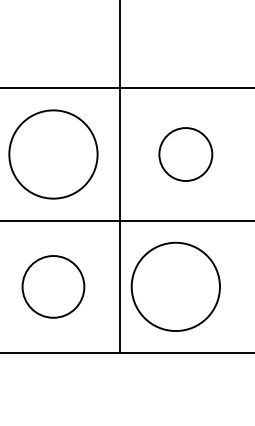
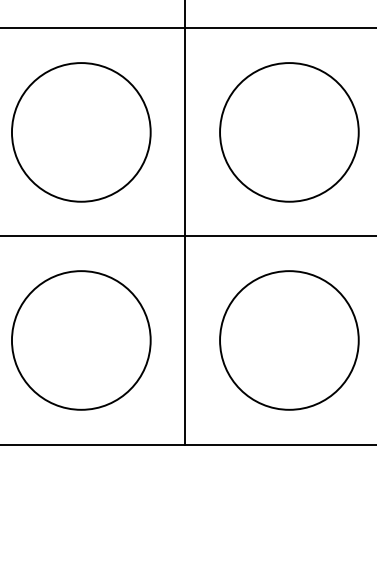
circle: (185, 154) -> (288, 132), size x1.67
circle: (53, 286) -> (81, 339), size x1.43
circle: (175, 286) -> (288, 339), moved

